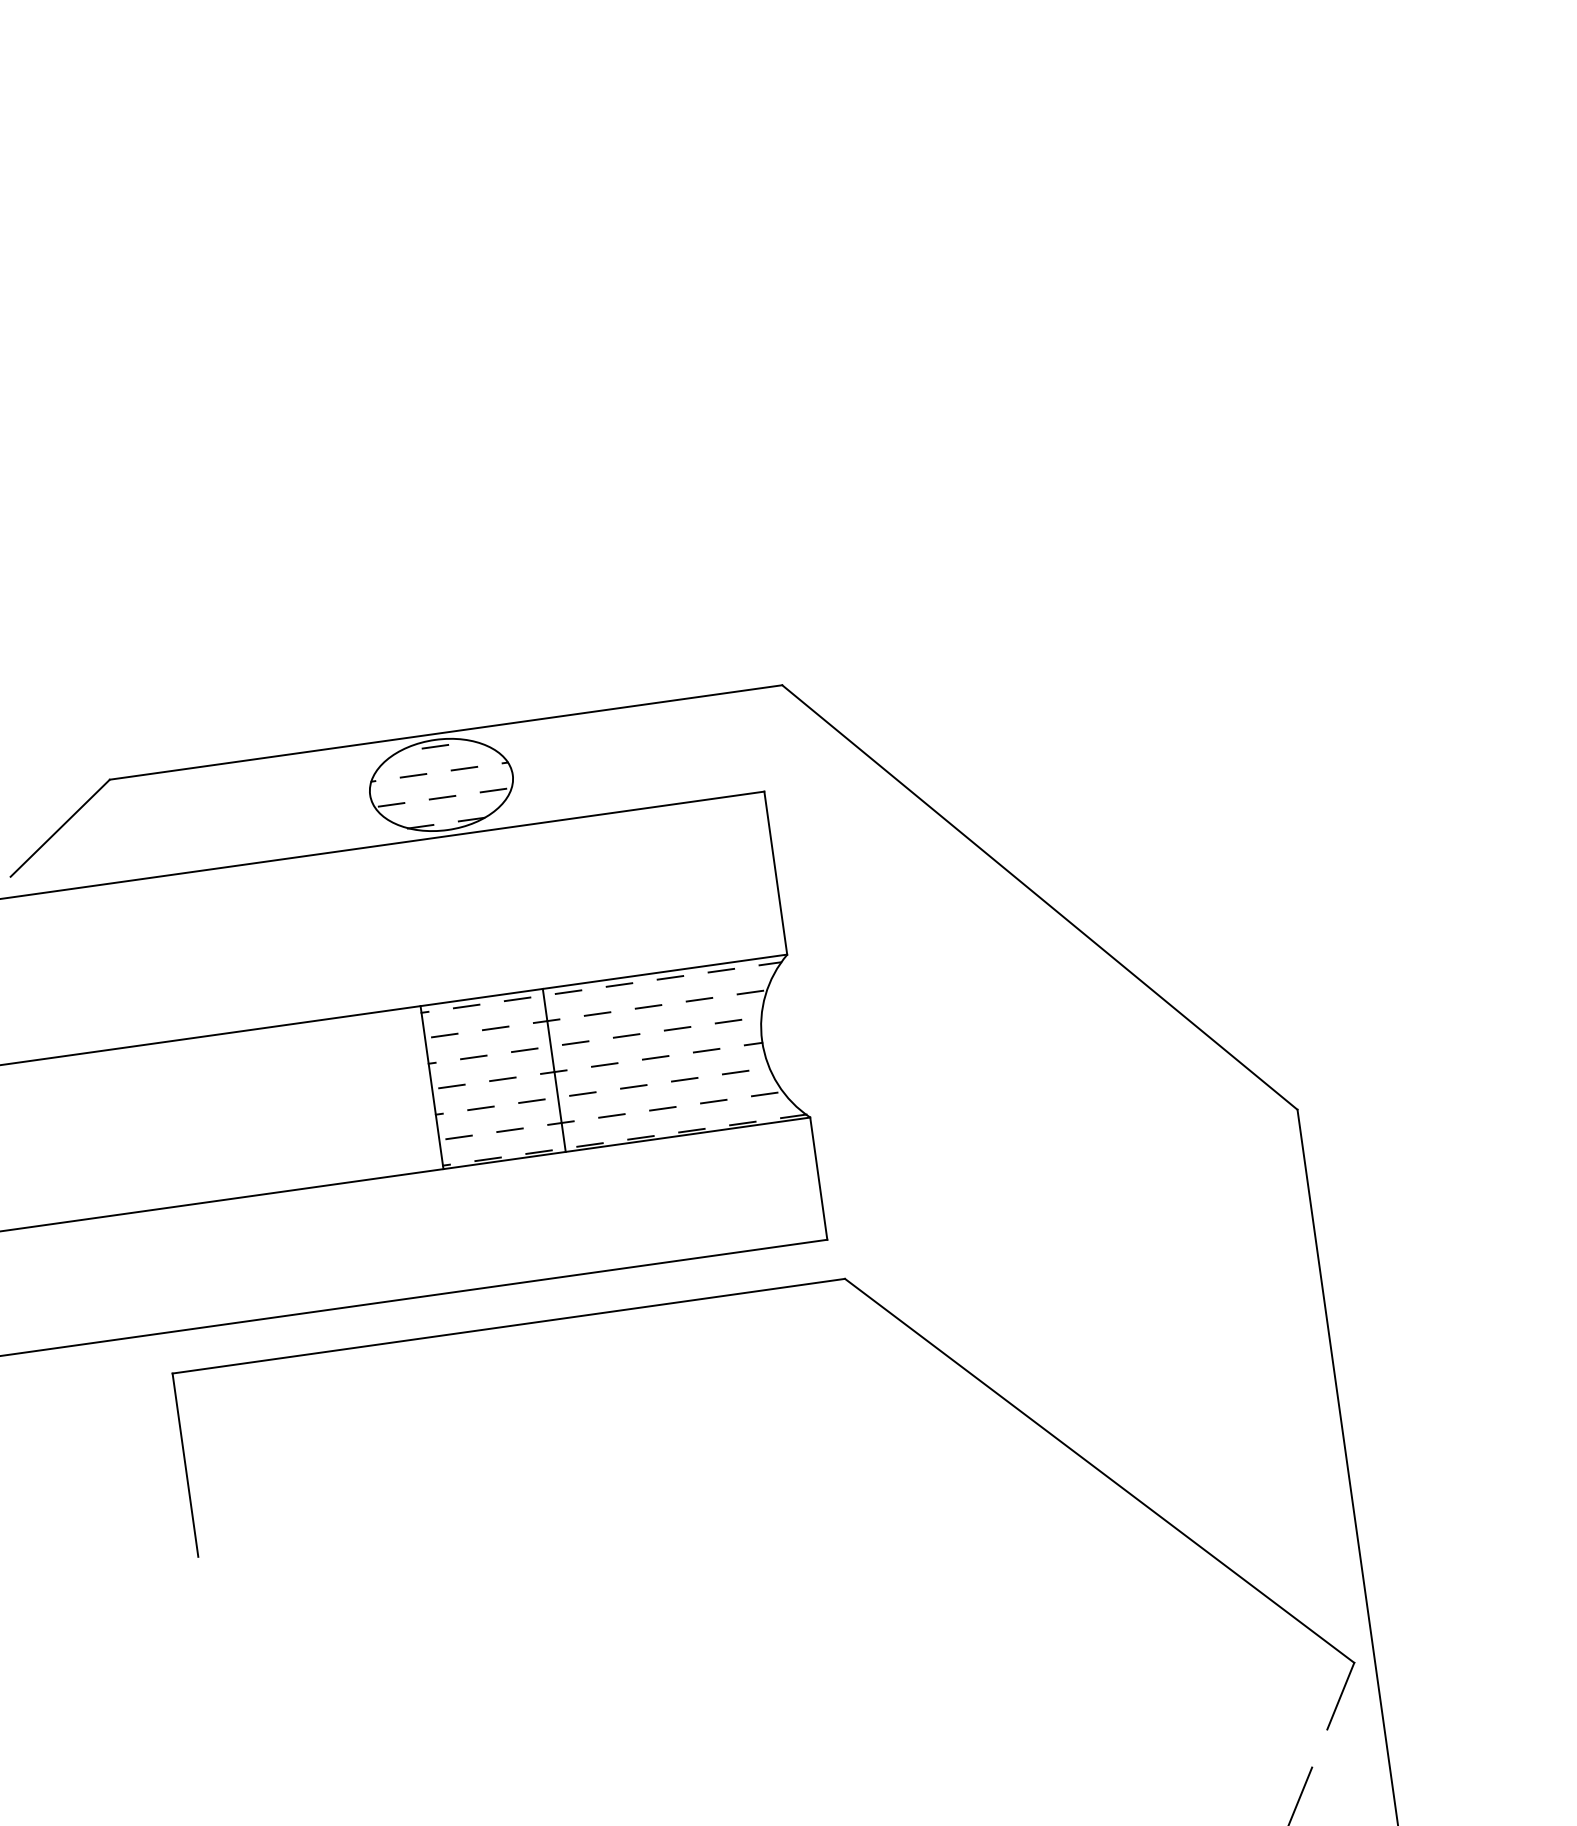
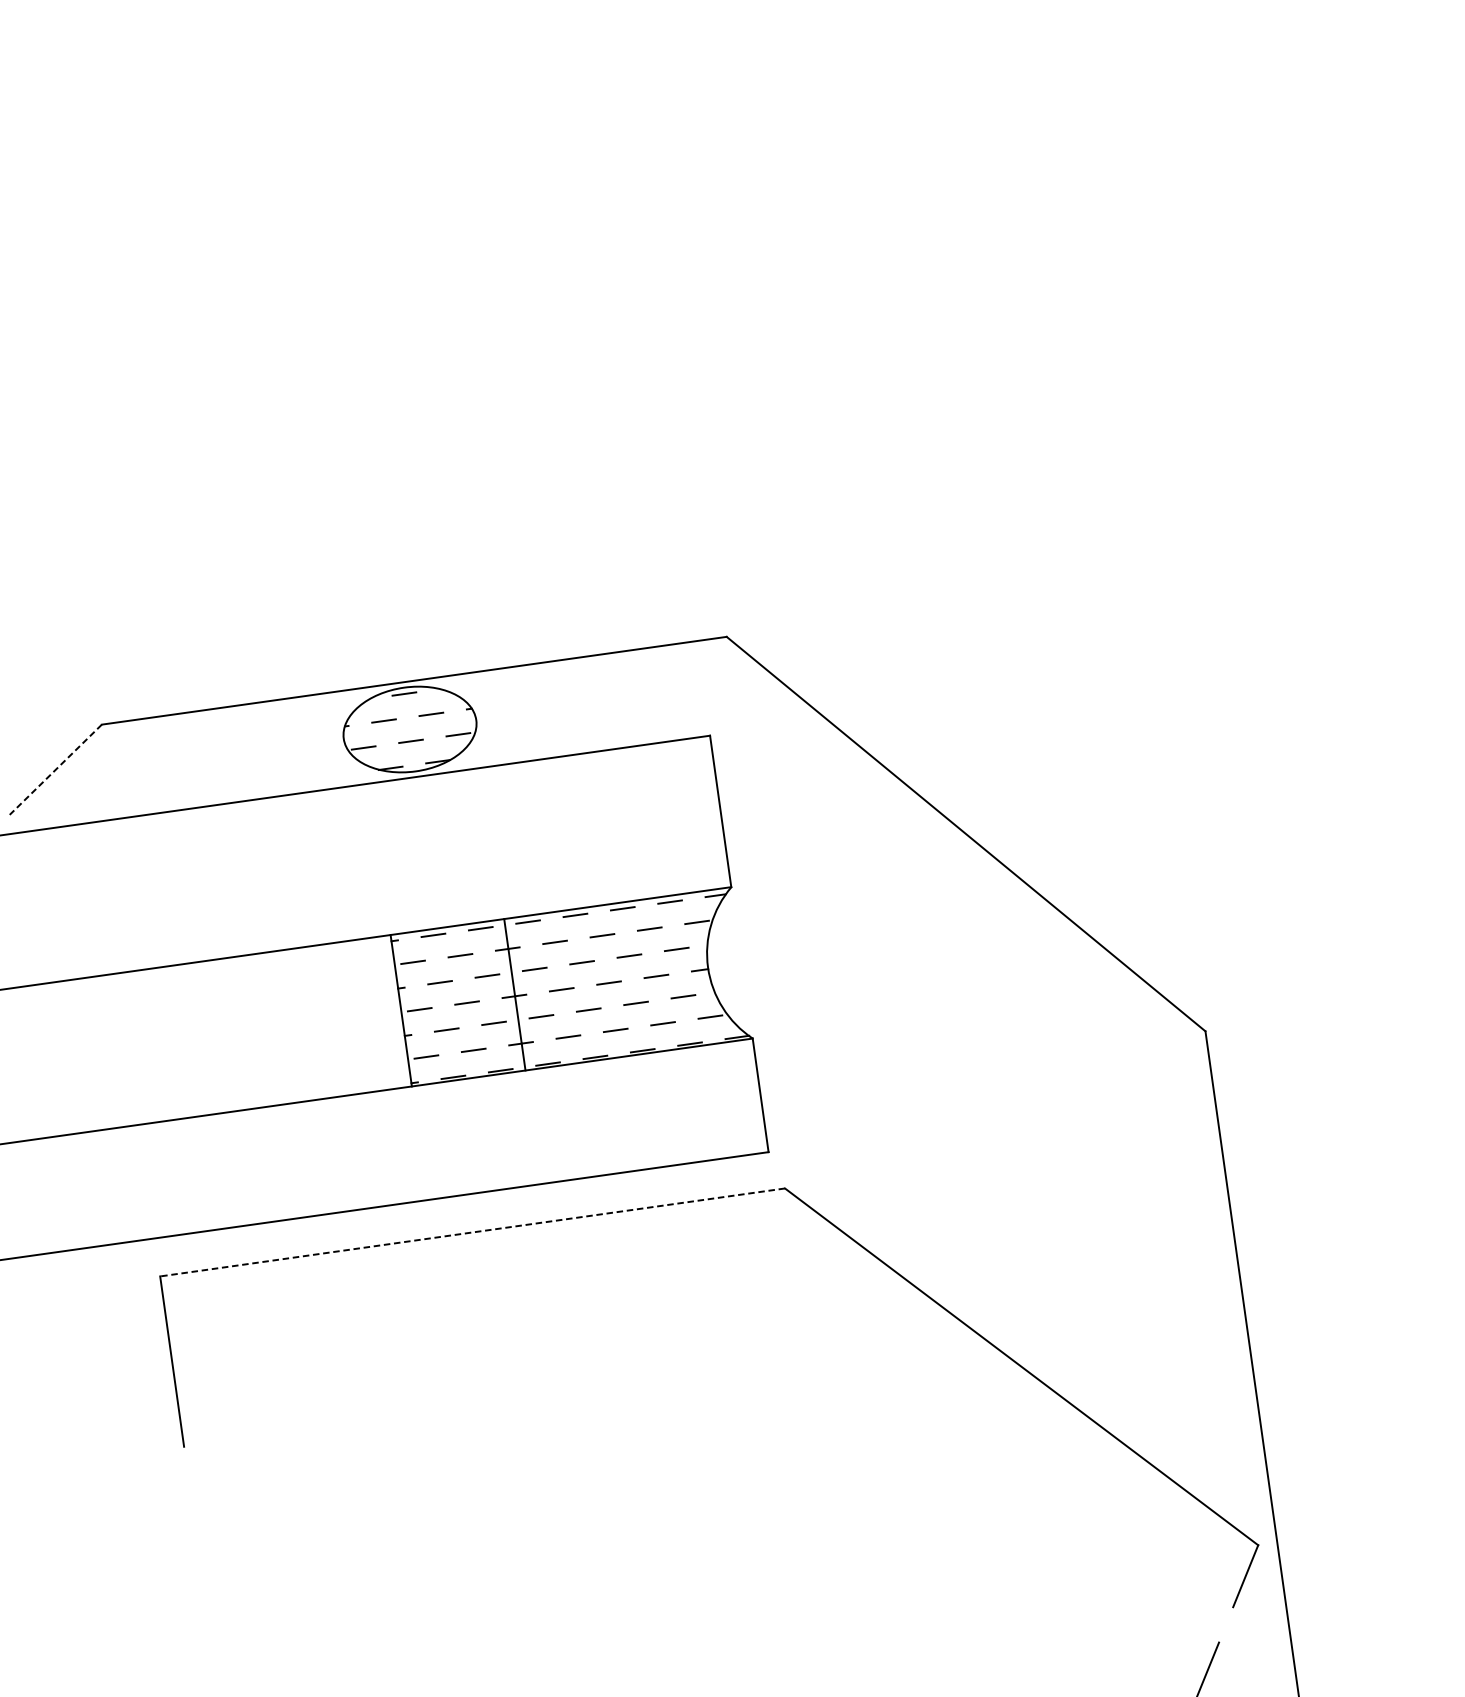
line: (59, 828) -> (55, 769), solid -> dashed
line: (508, 1326) -> (472, 1232), solid -> dashed

